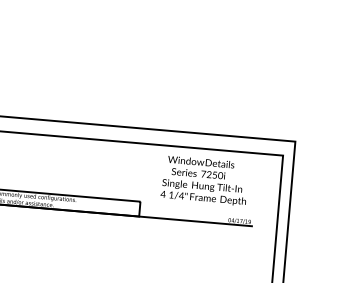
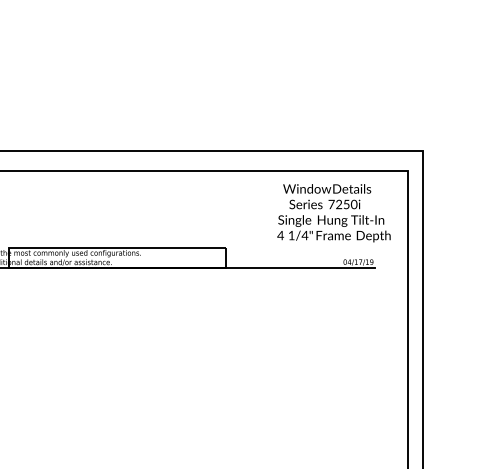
text: (204, 181) -> (333, 213), moved

